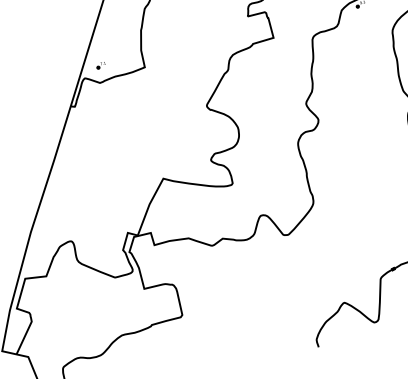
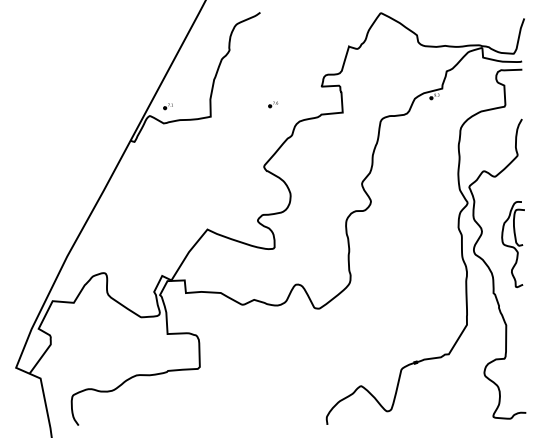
part: (204, 43) -> (273, 104), added

